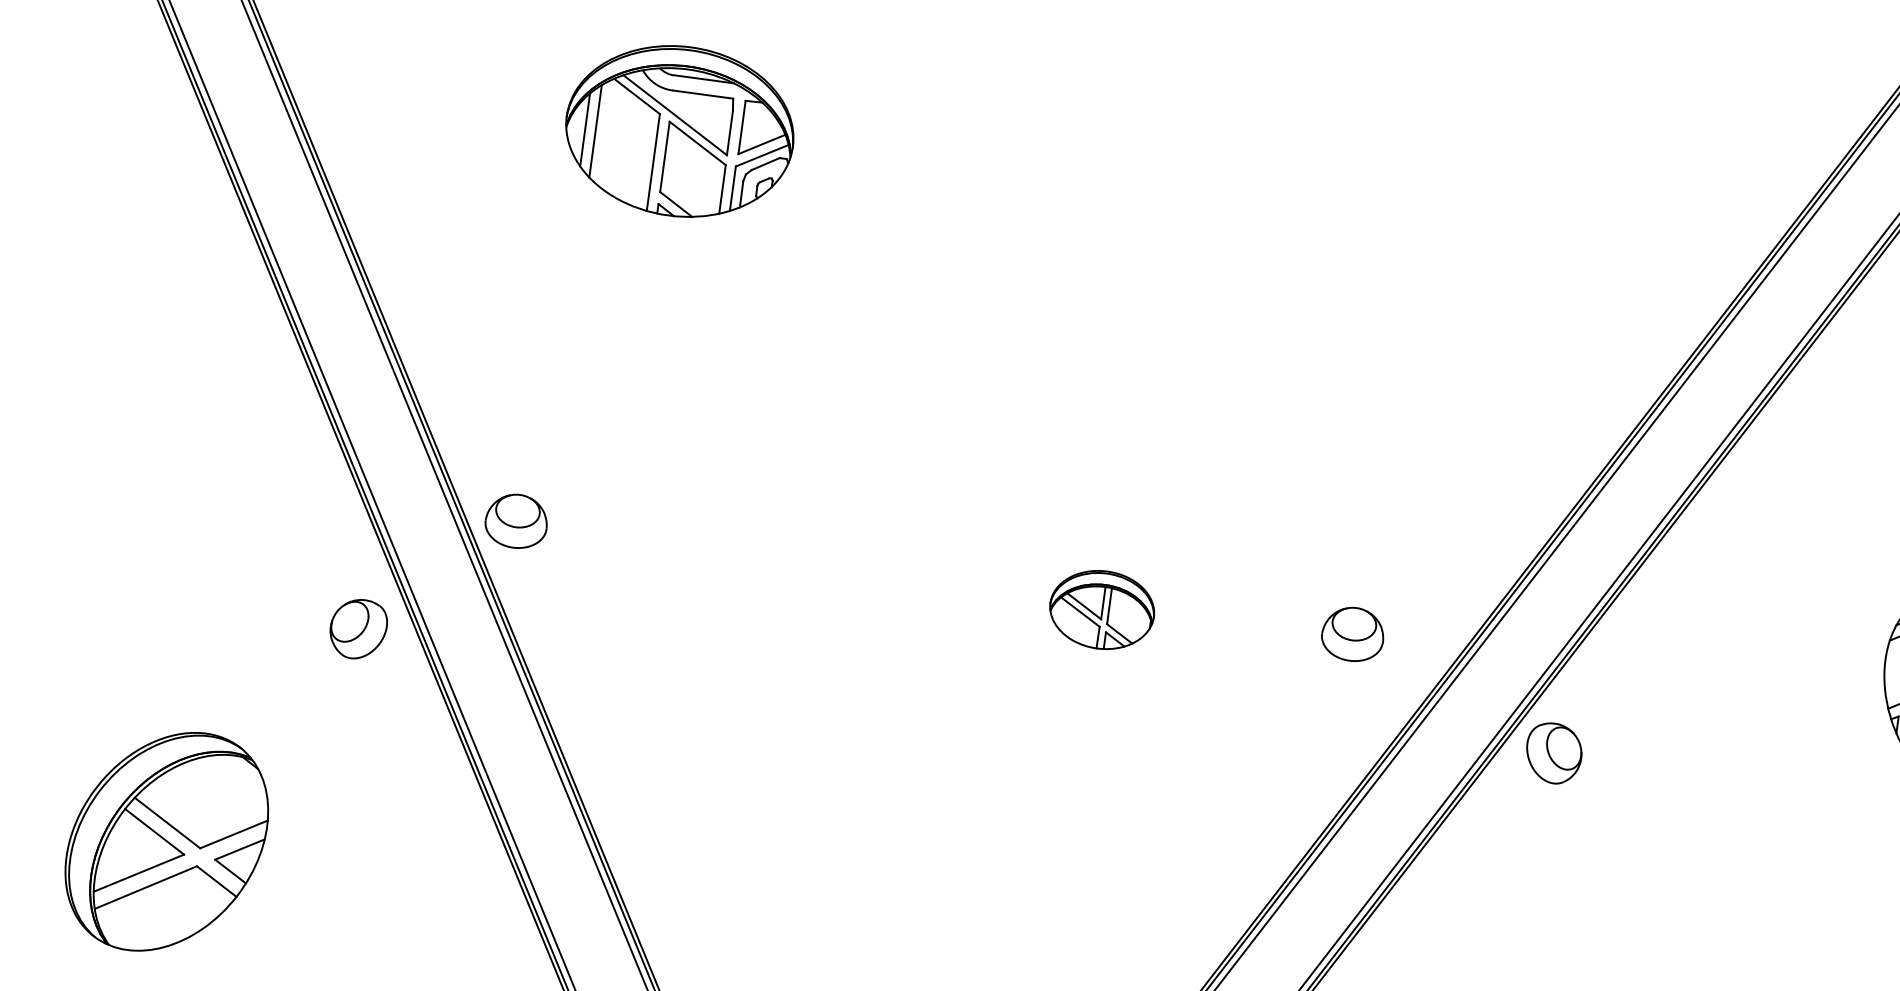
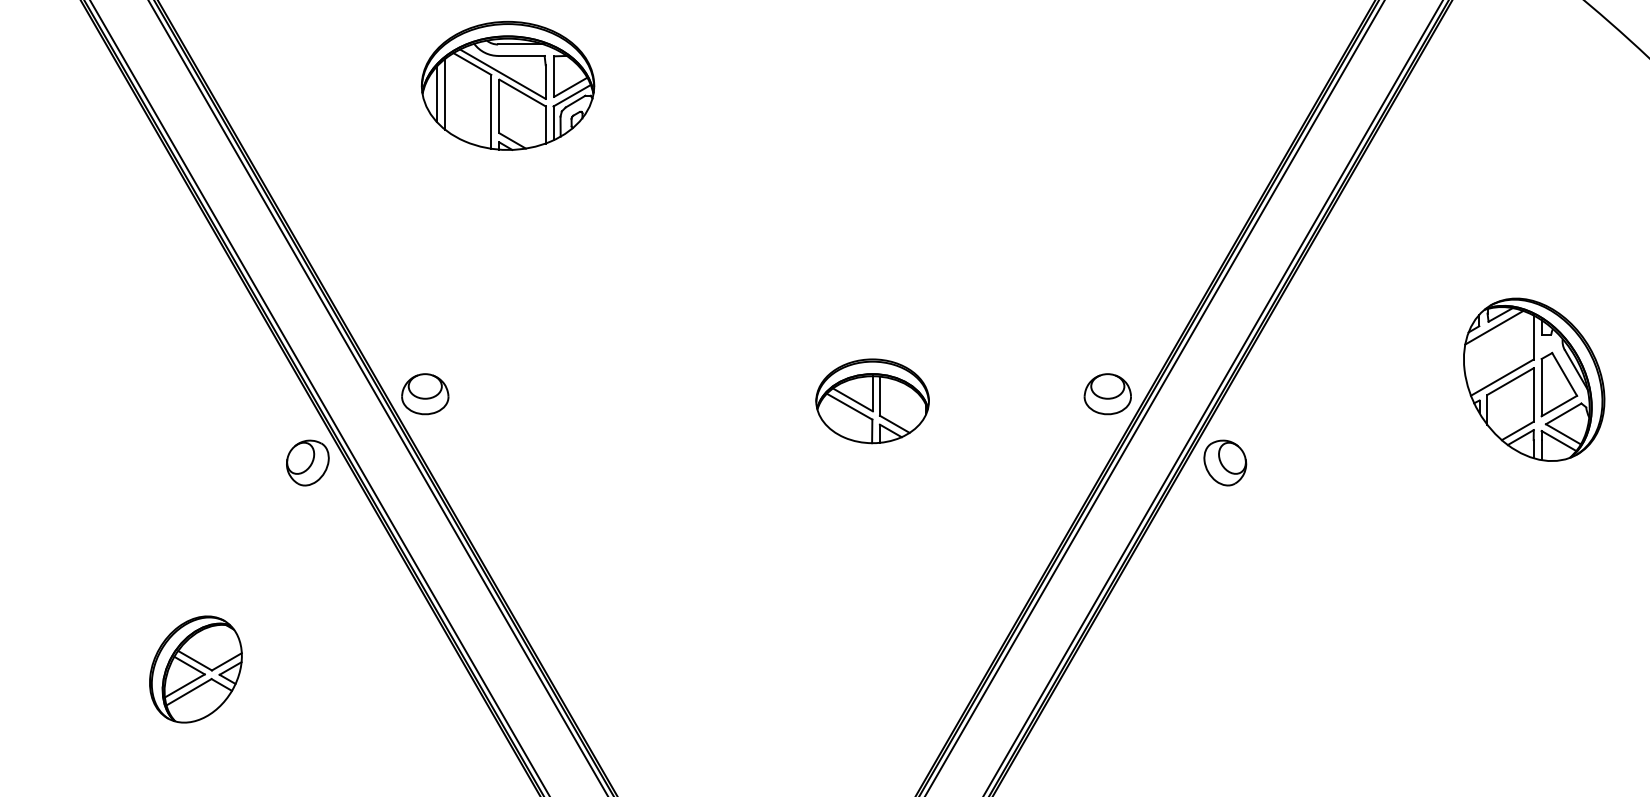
part: (1102, 610) -> (872, 401), size x1.43
part: (358, 628) -> (307, 462), moved
part: (1352, 634) -> (1107, 394), moved
part: (166, 841) -> (195, 669), size x0.62

